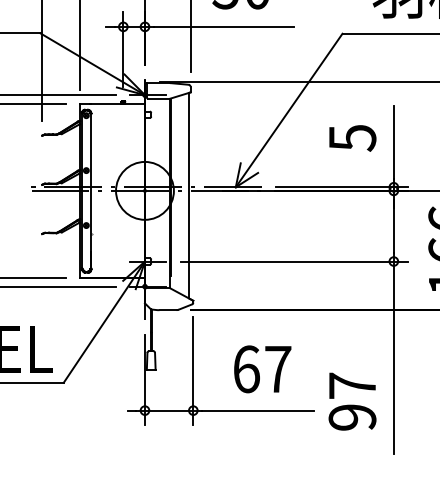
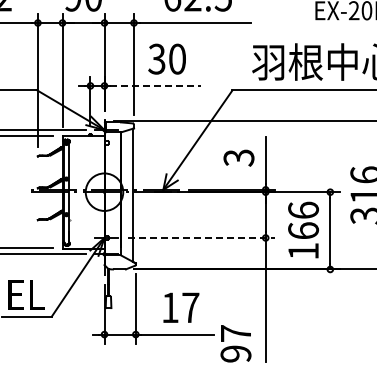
line: (225, 26) -> (156, 85), solid -> dashed
text: (351, 137) -> (238, 157), 5 -> 3
line: (294, 260) -> (201, 237), solid -> dashed
text: (246, 368) -> (170, 307), 67 -> 17
text: (351, 401) -> (235, 343), moved

